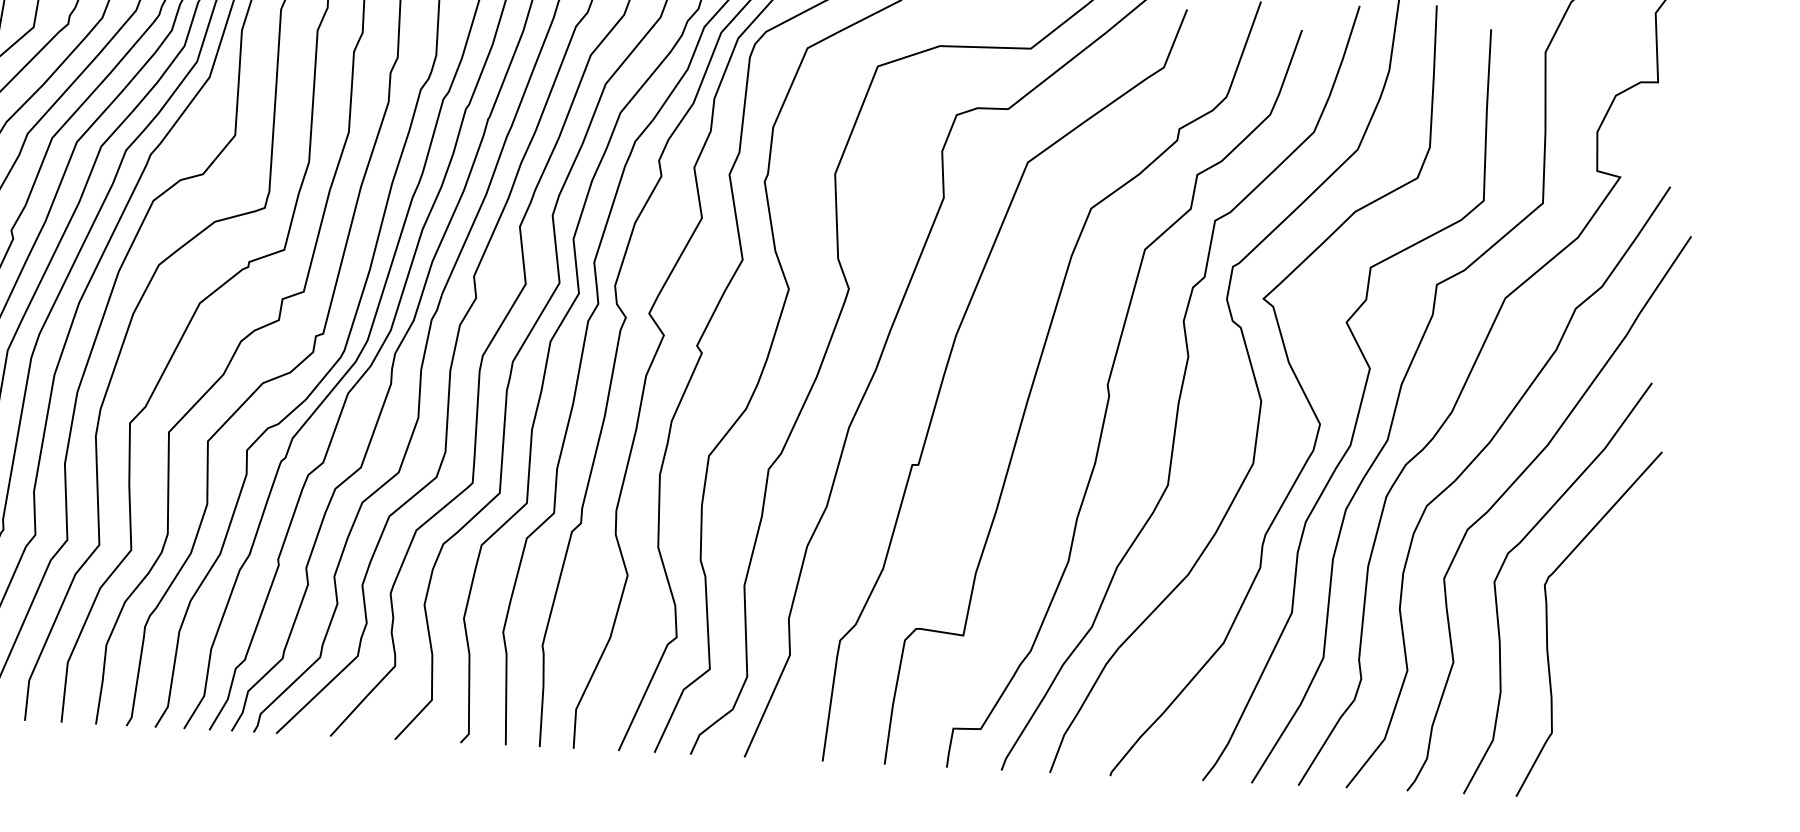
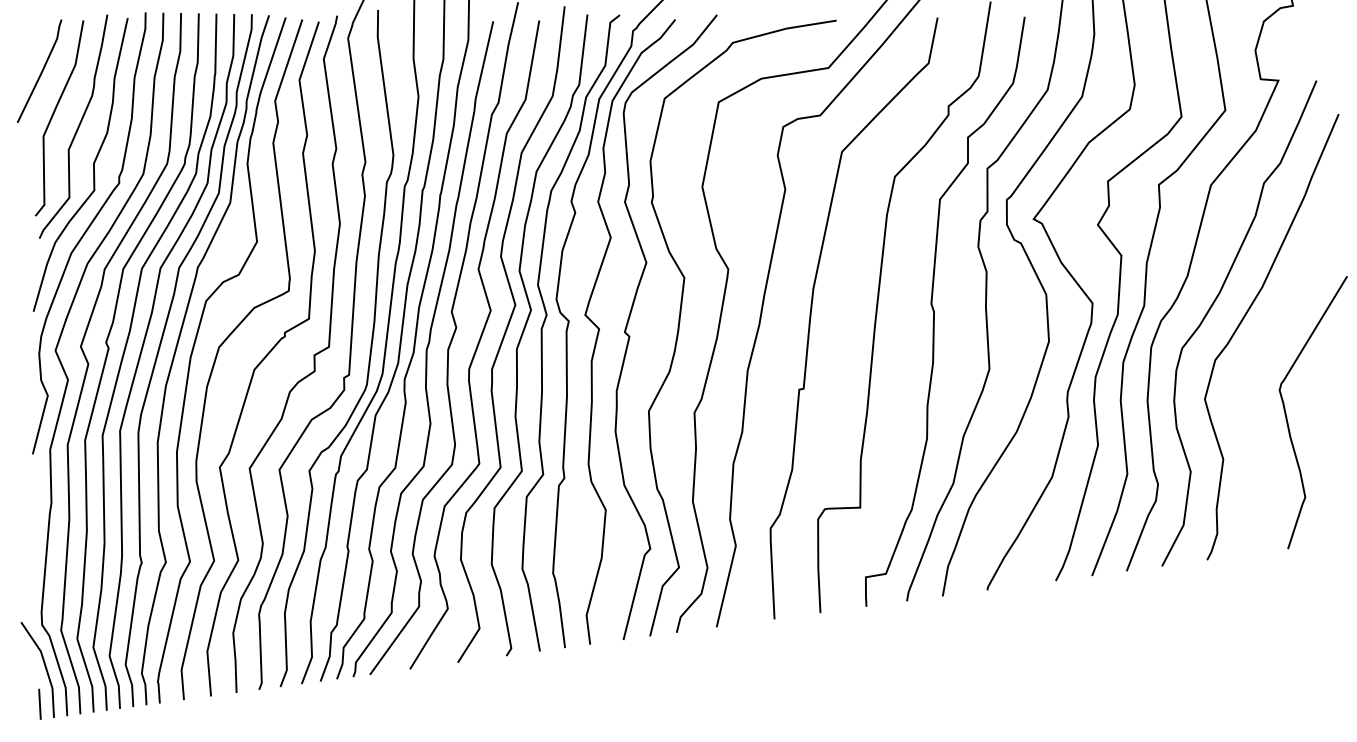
curve: (1505, 563) -> (1247, 379), removed

